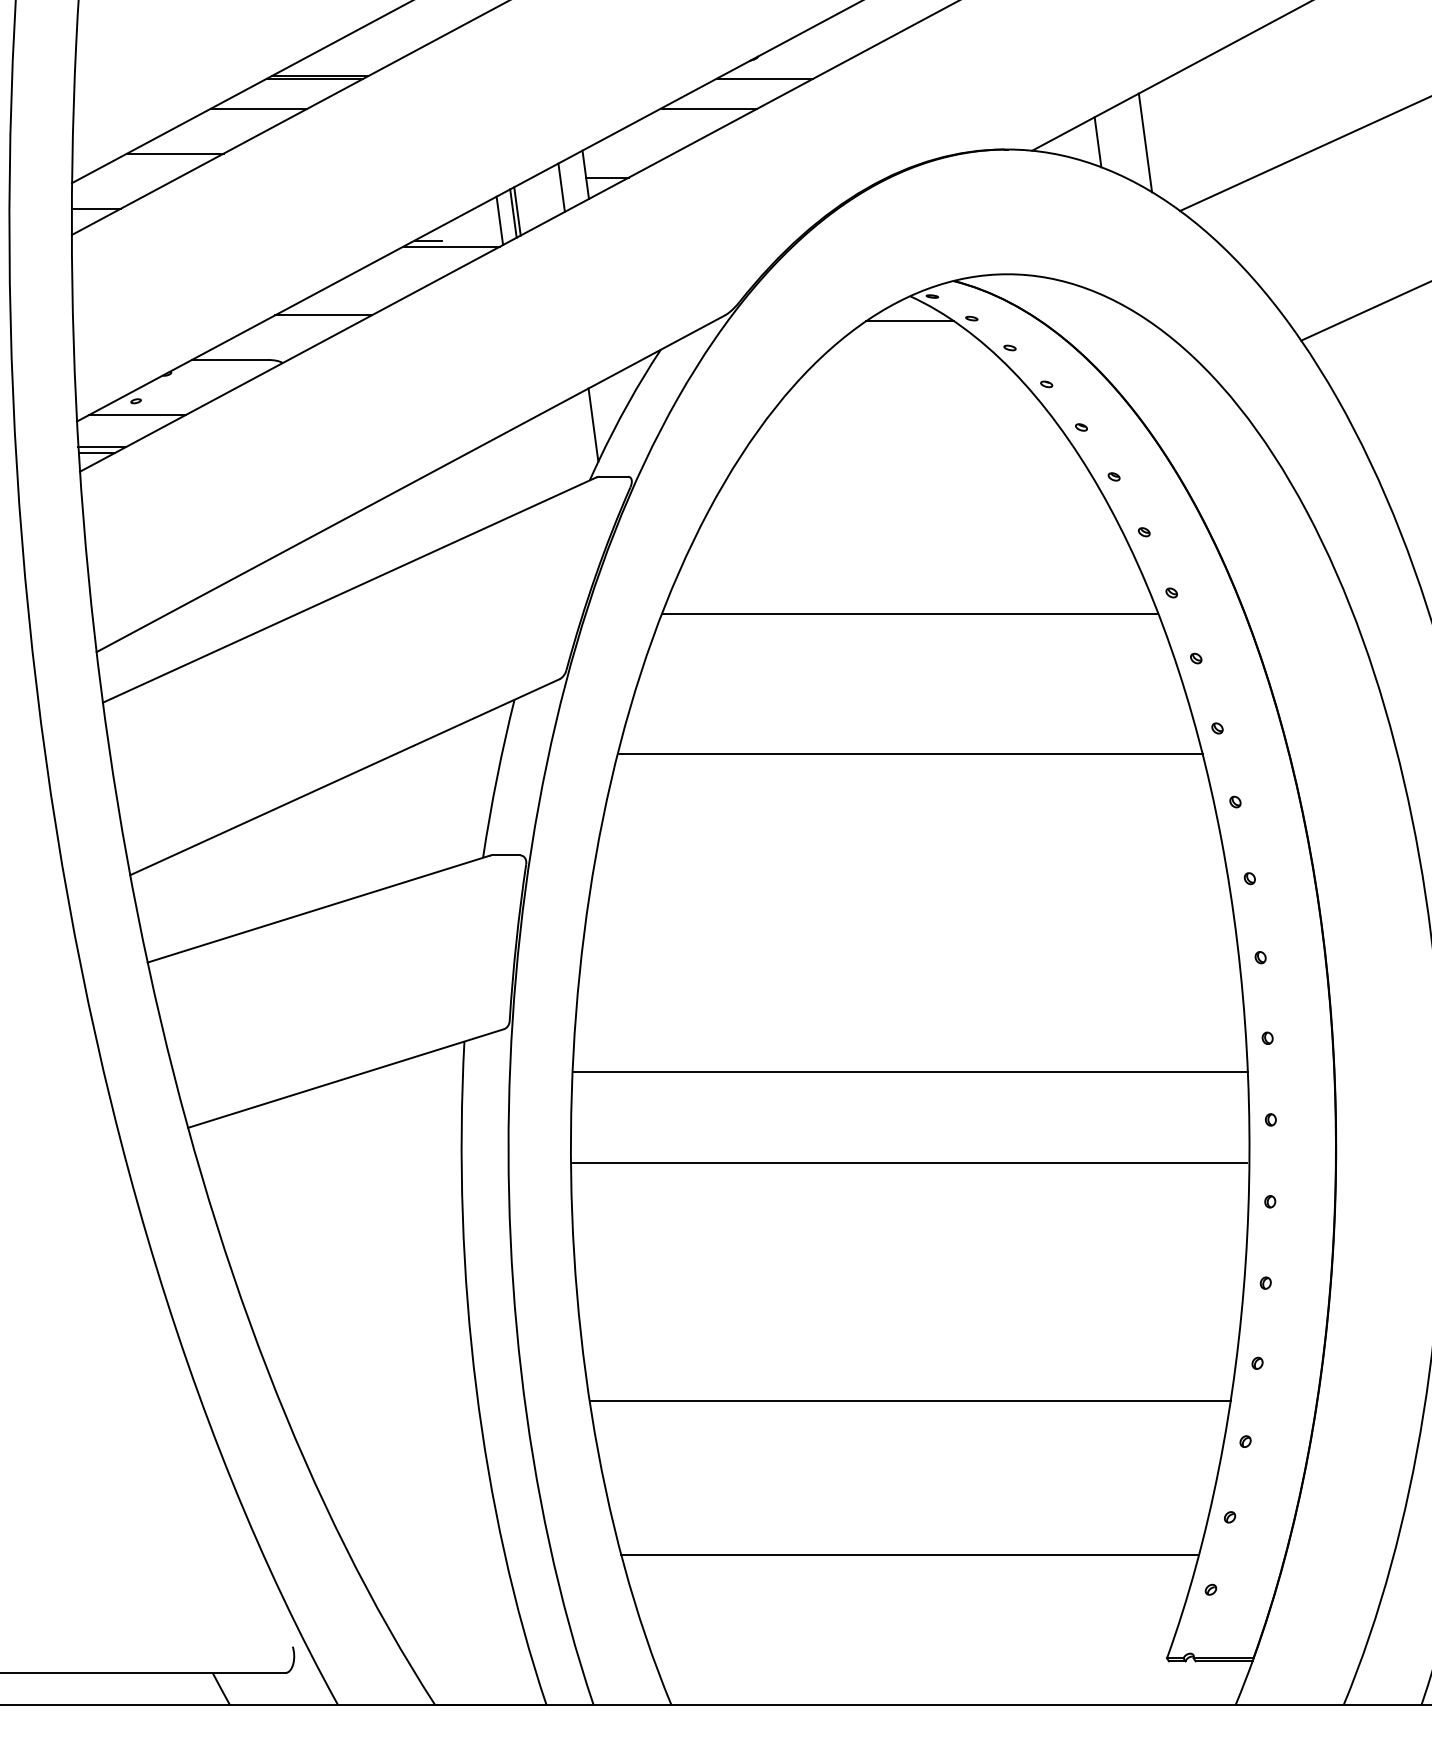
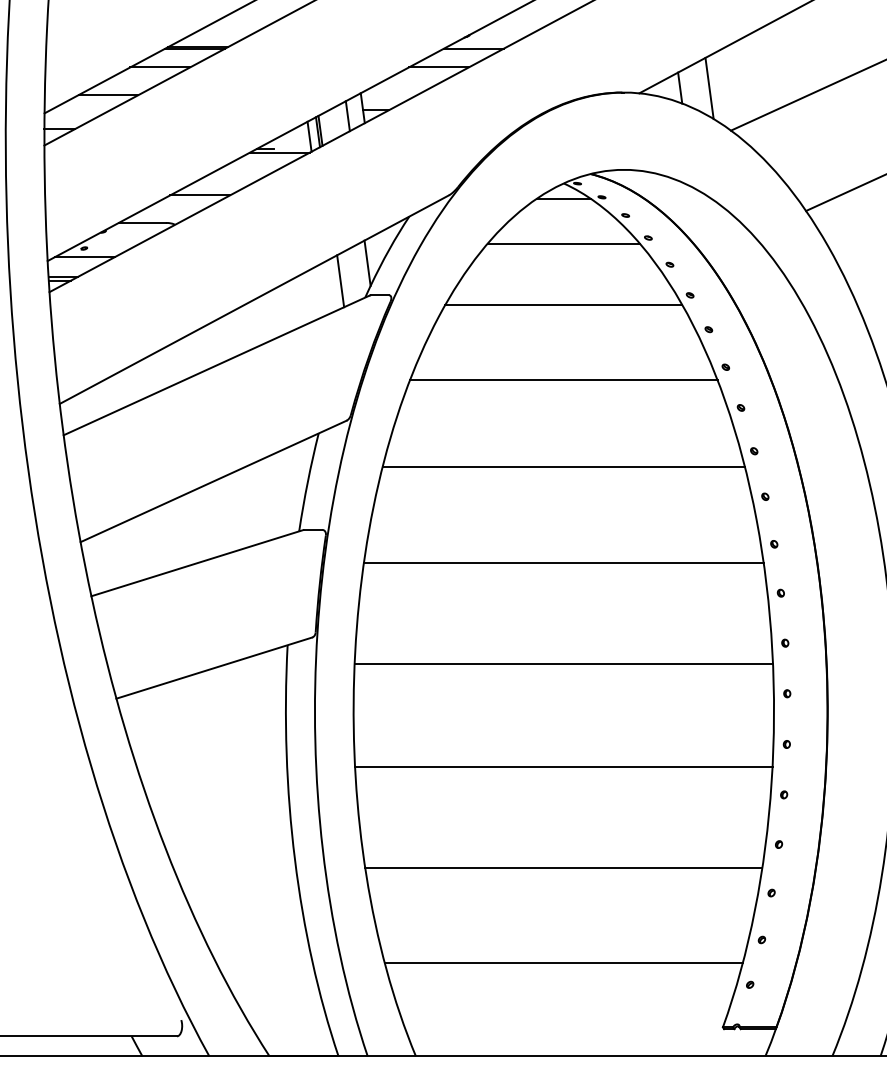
line: (909, 393) -> (563, 243), added
line: (549, 454) -> (340, 281), added
line: (909, 491) -> (563, 304), added
line: (909, 909) -> (563, 563), added
line: (909, 1163) -> (563, 767), moved

